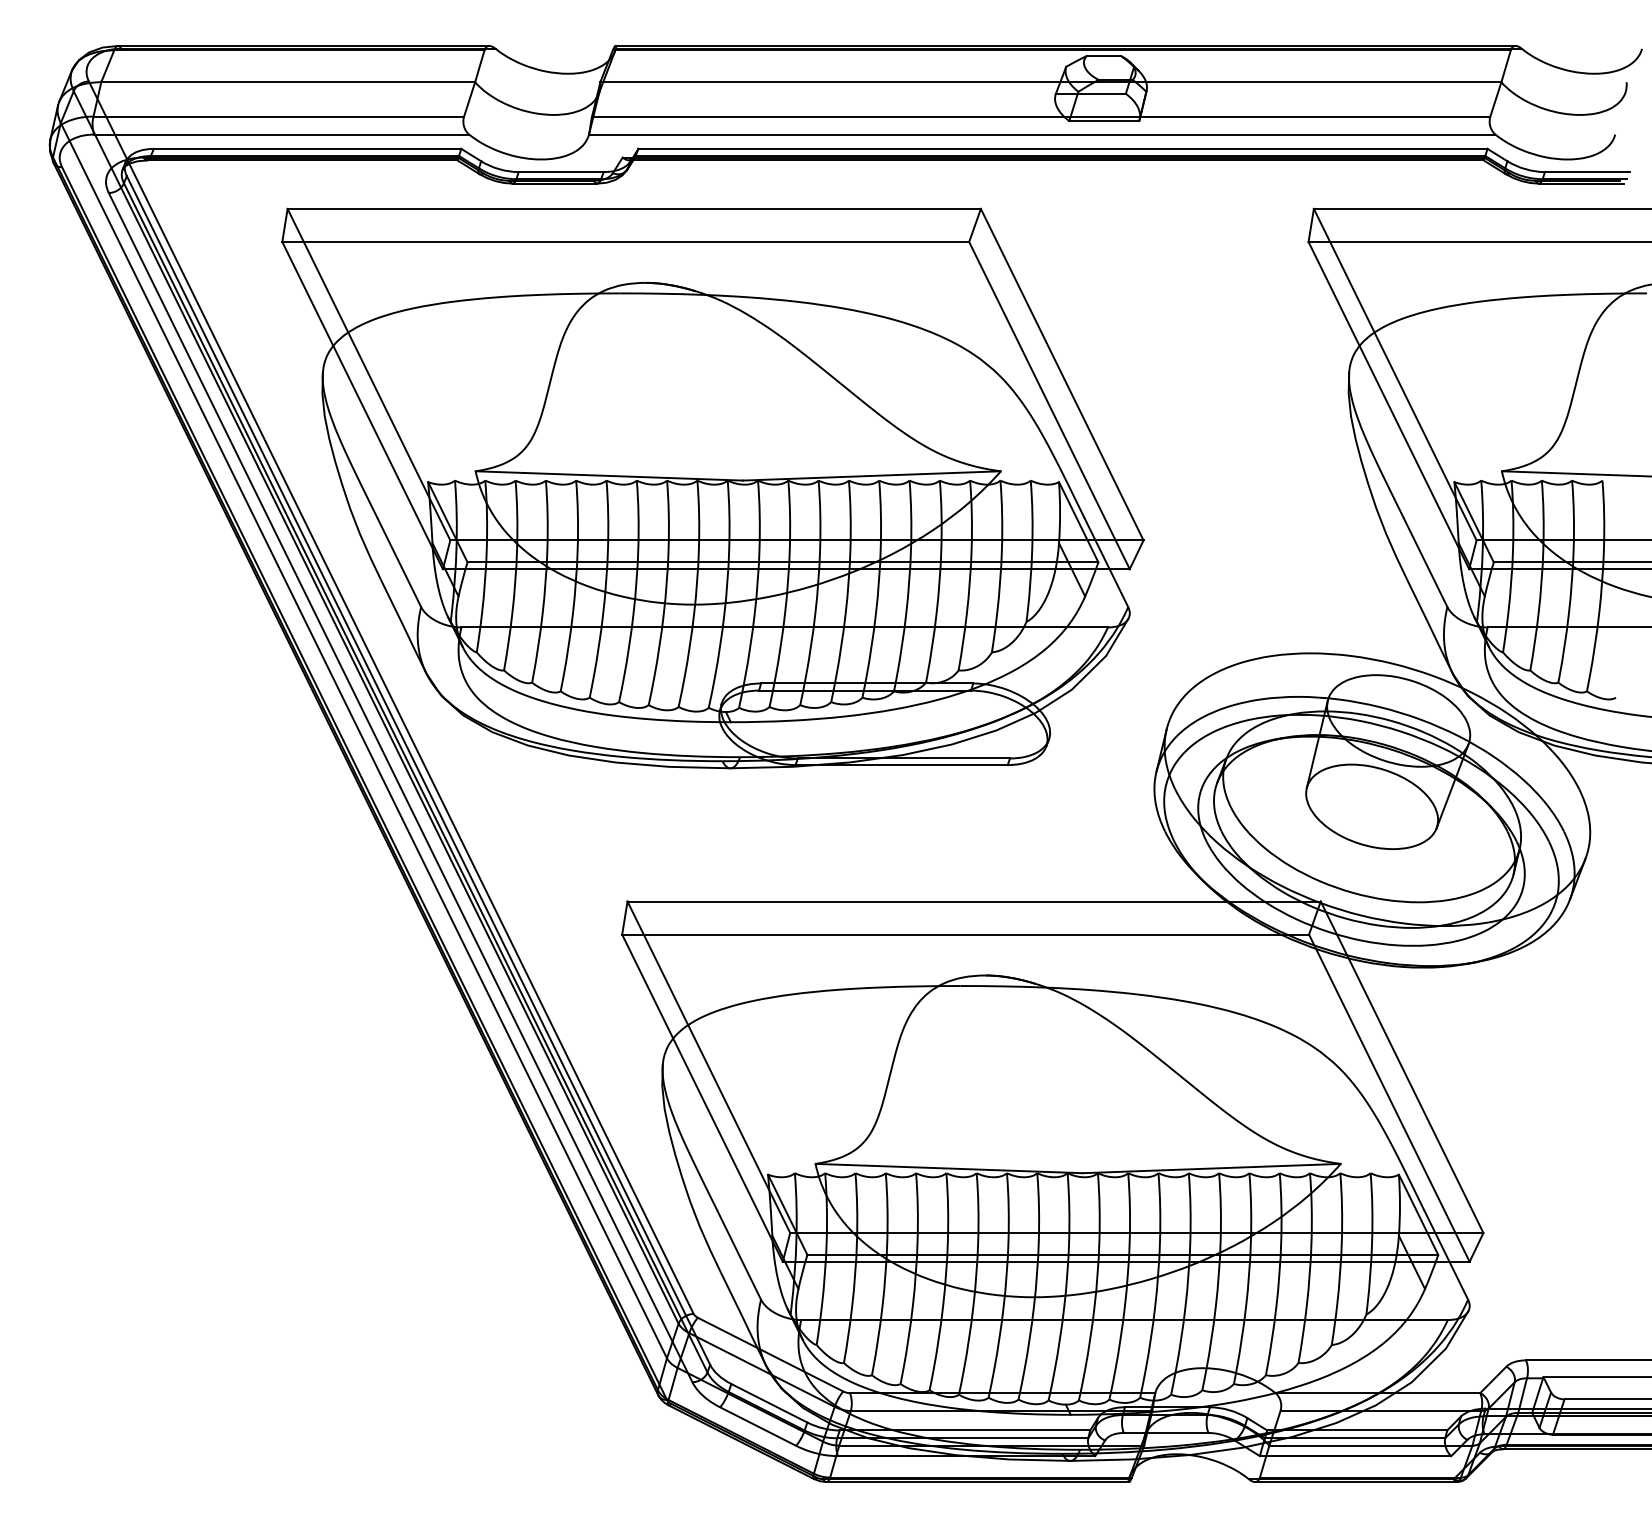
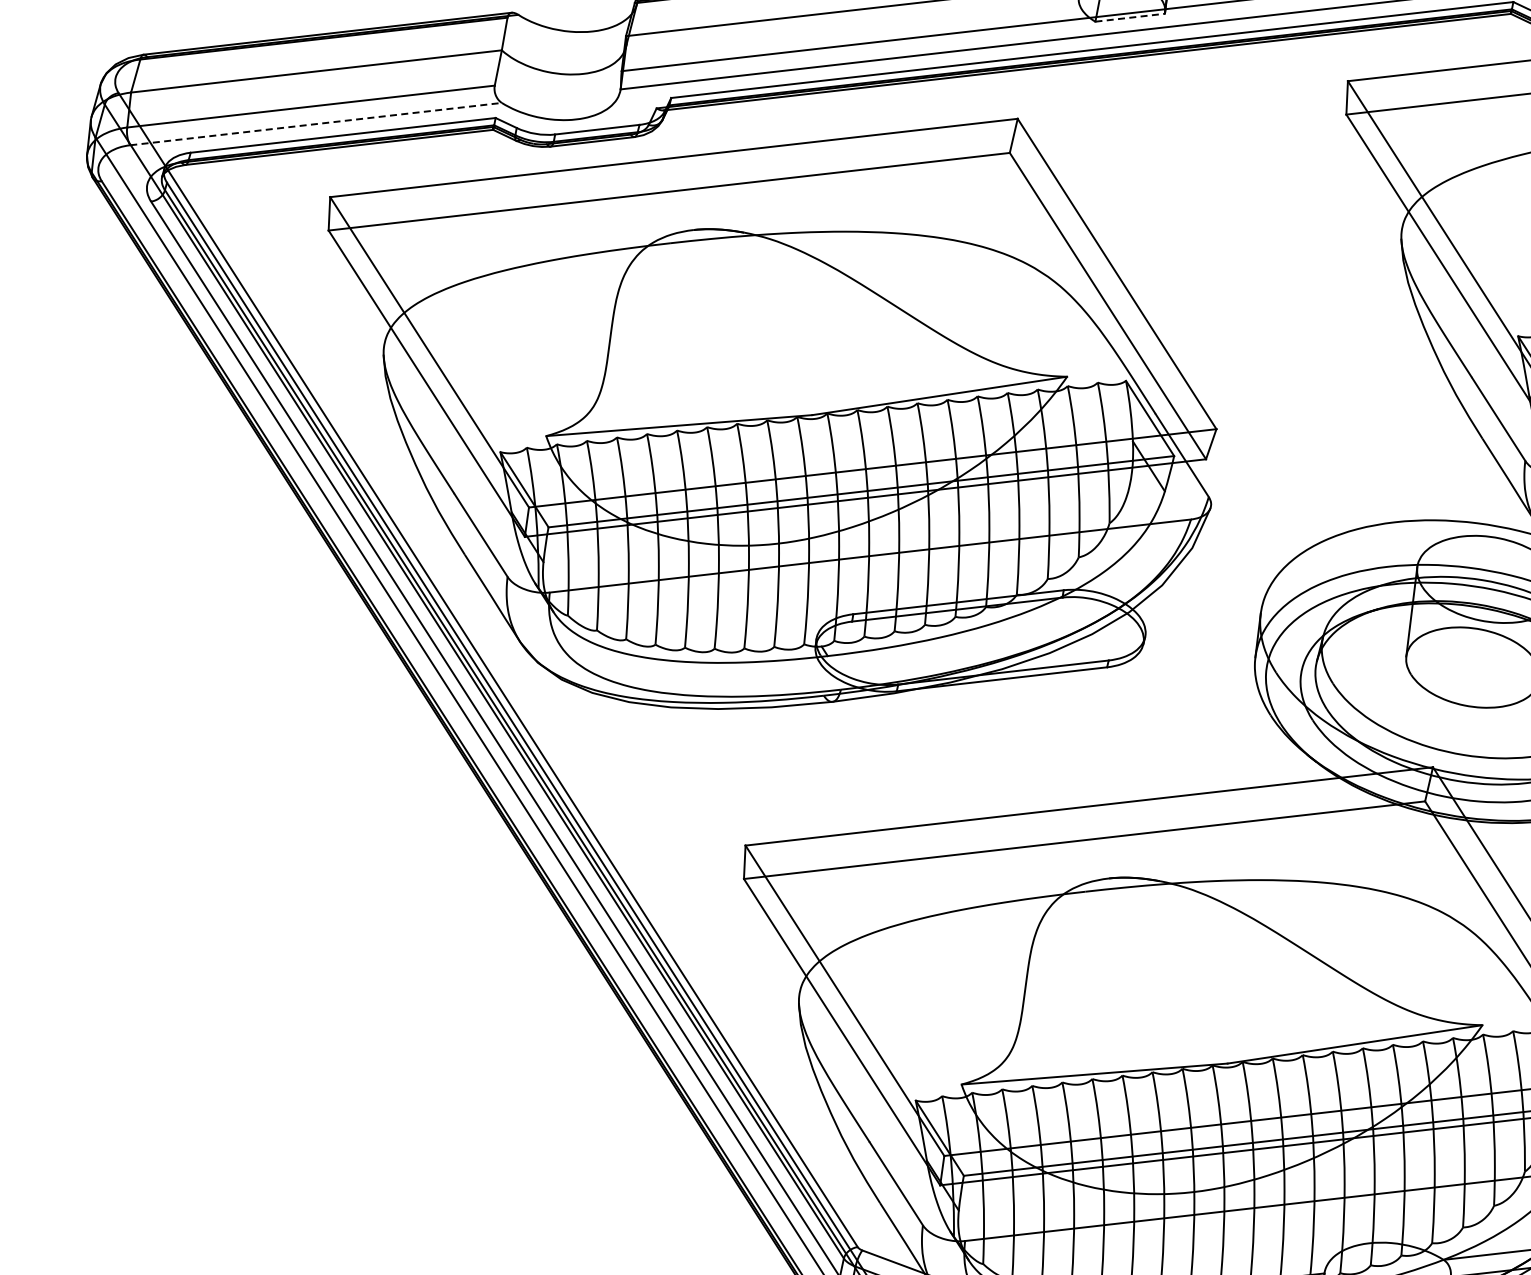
line: (1104, 121) -> (1130, 18), solid -> dashed
line: (282, 134) -> (316, 123), solid -> dashed

